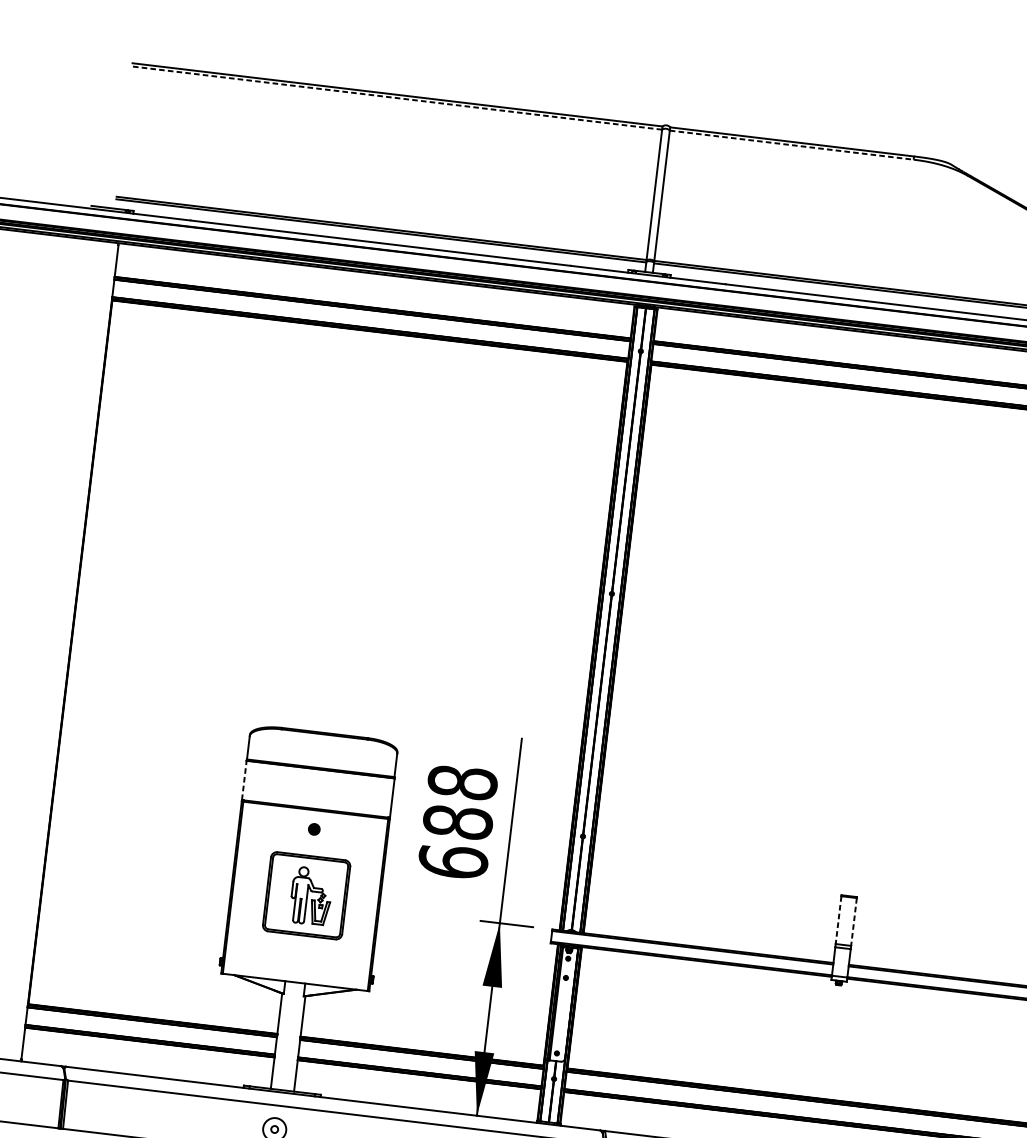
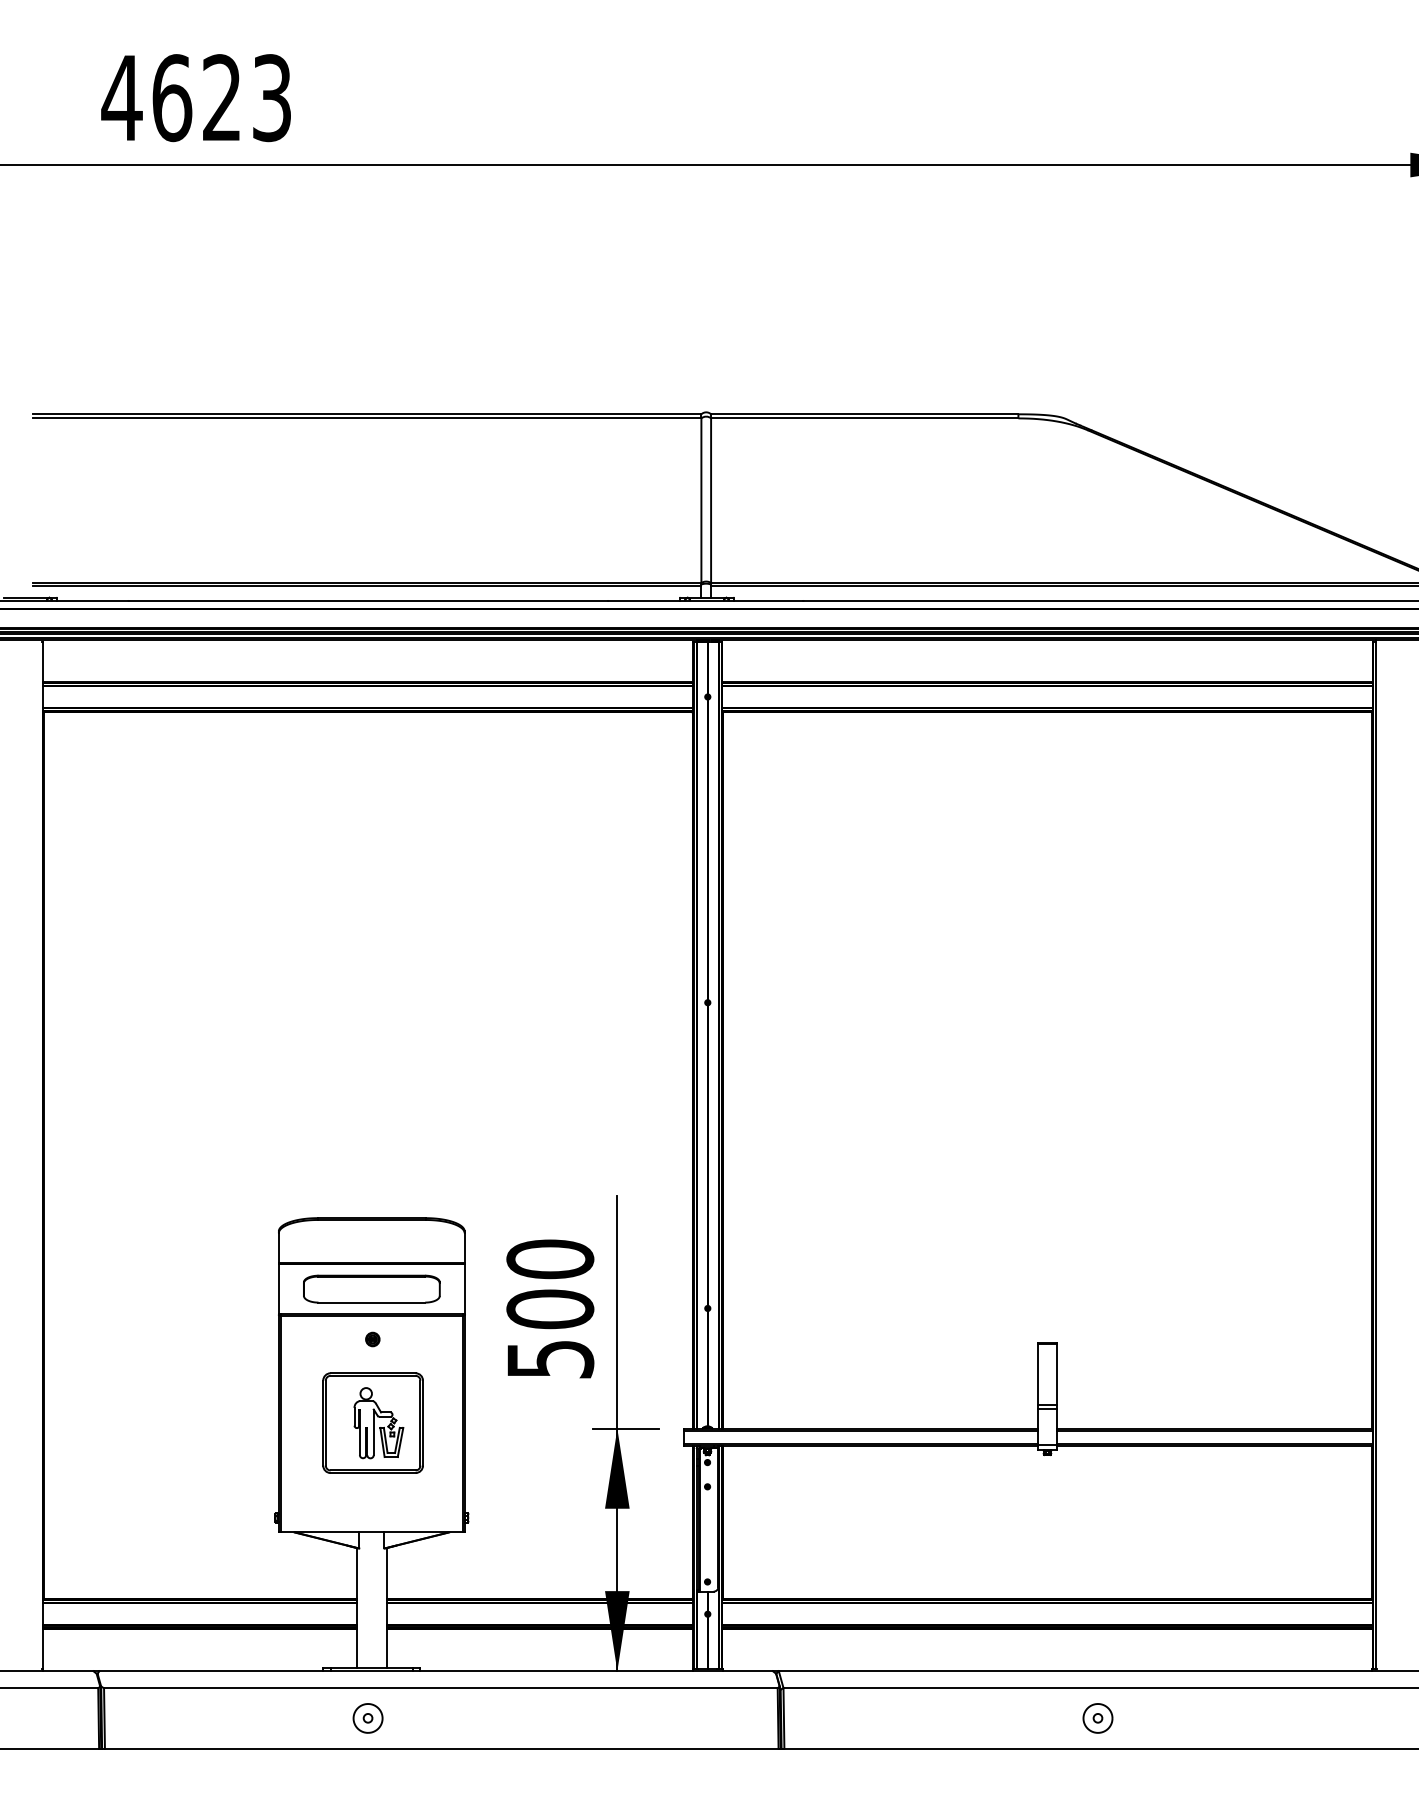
line: (397, 98) -> (367, 418), dashed -> solid
line: (791, 145) -> (864, 418), dashed -> solid
line: (244, 780) -> (278, 1288), dashed -> solid
part: (318, 788) -> (371, 1288), added
text: (458, 821) -> (550, 1308), 688 -> 500
line: (838, 920) -> (1037, 1375), dashed -> solid
line: (854, 922) -> (1057, 1375), dashed -> solid

